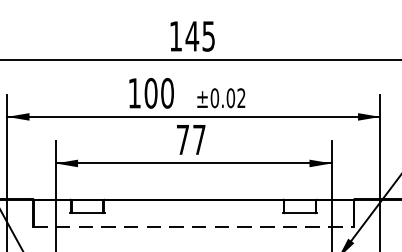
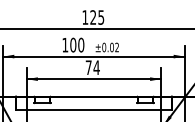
text: (192, 36) -> (93, 17), 145 -> 125
text: (198, 139) -> (96, 67), 77 -> 74
line: (194, 228) -> (94, 110), dashed -> solid

